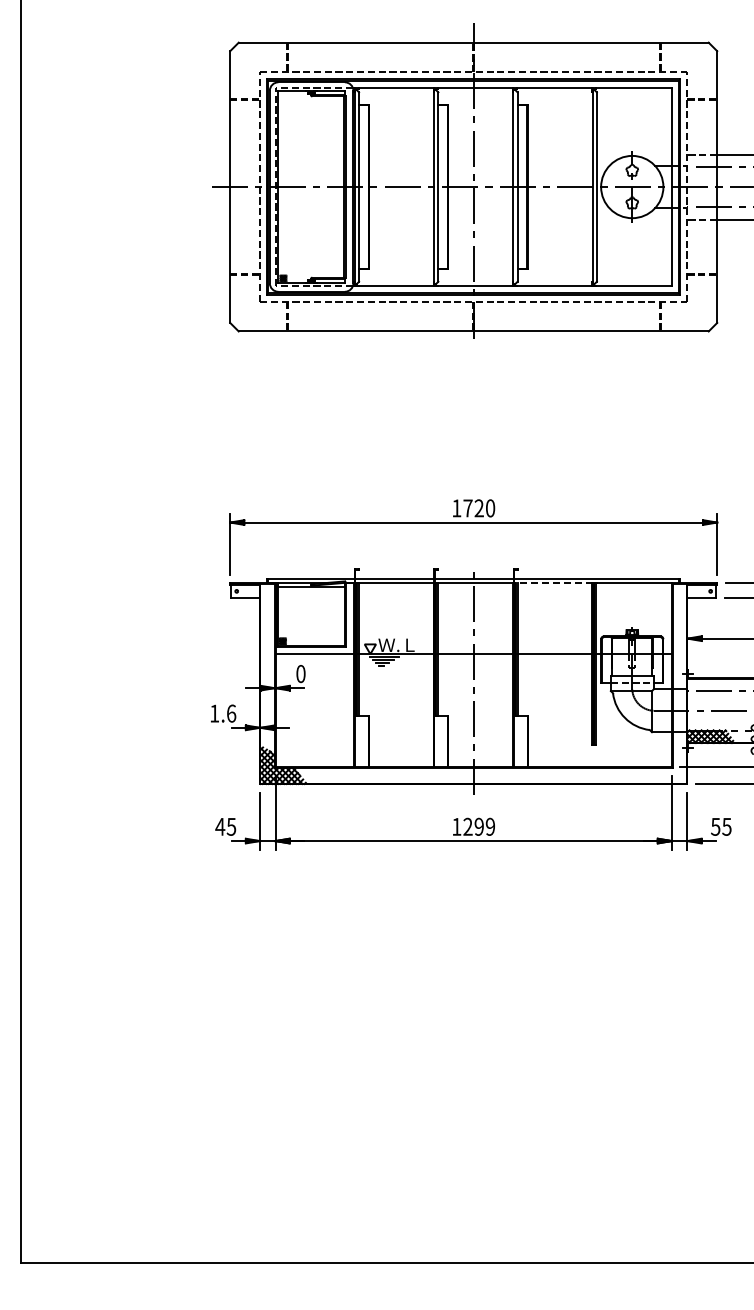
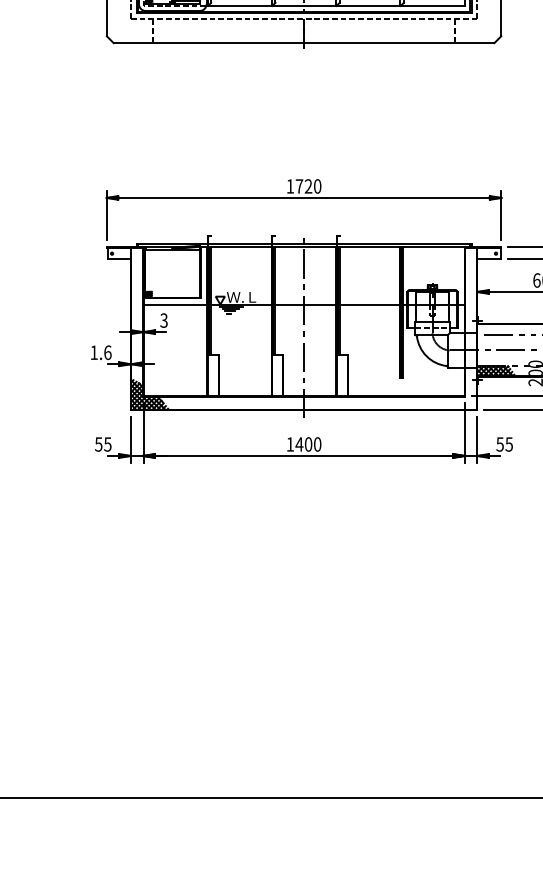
line: (553, 583) -> (368, 247), dashed -> solid
text: (300, 673) -> (163, 320), 0 -> 3
text: (220, 826) -> (98, 444), 45 -> 55
text: (479, 826) -> (308, 444), 1299 -> 1400

